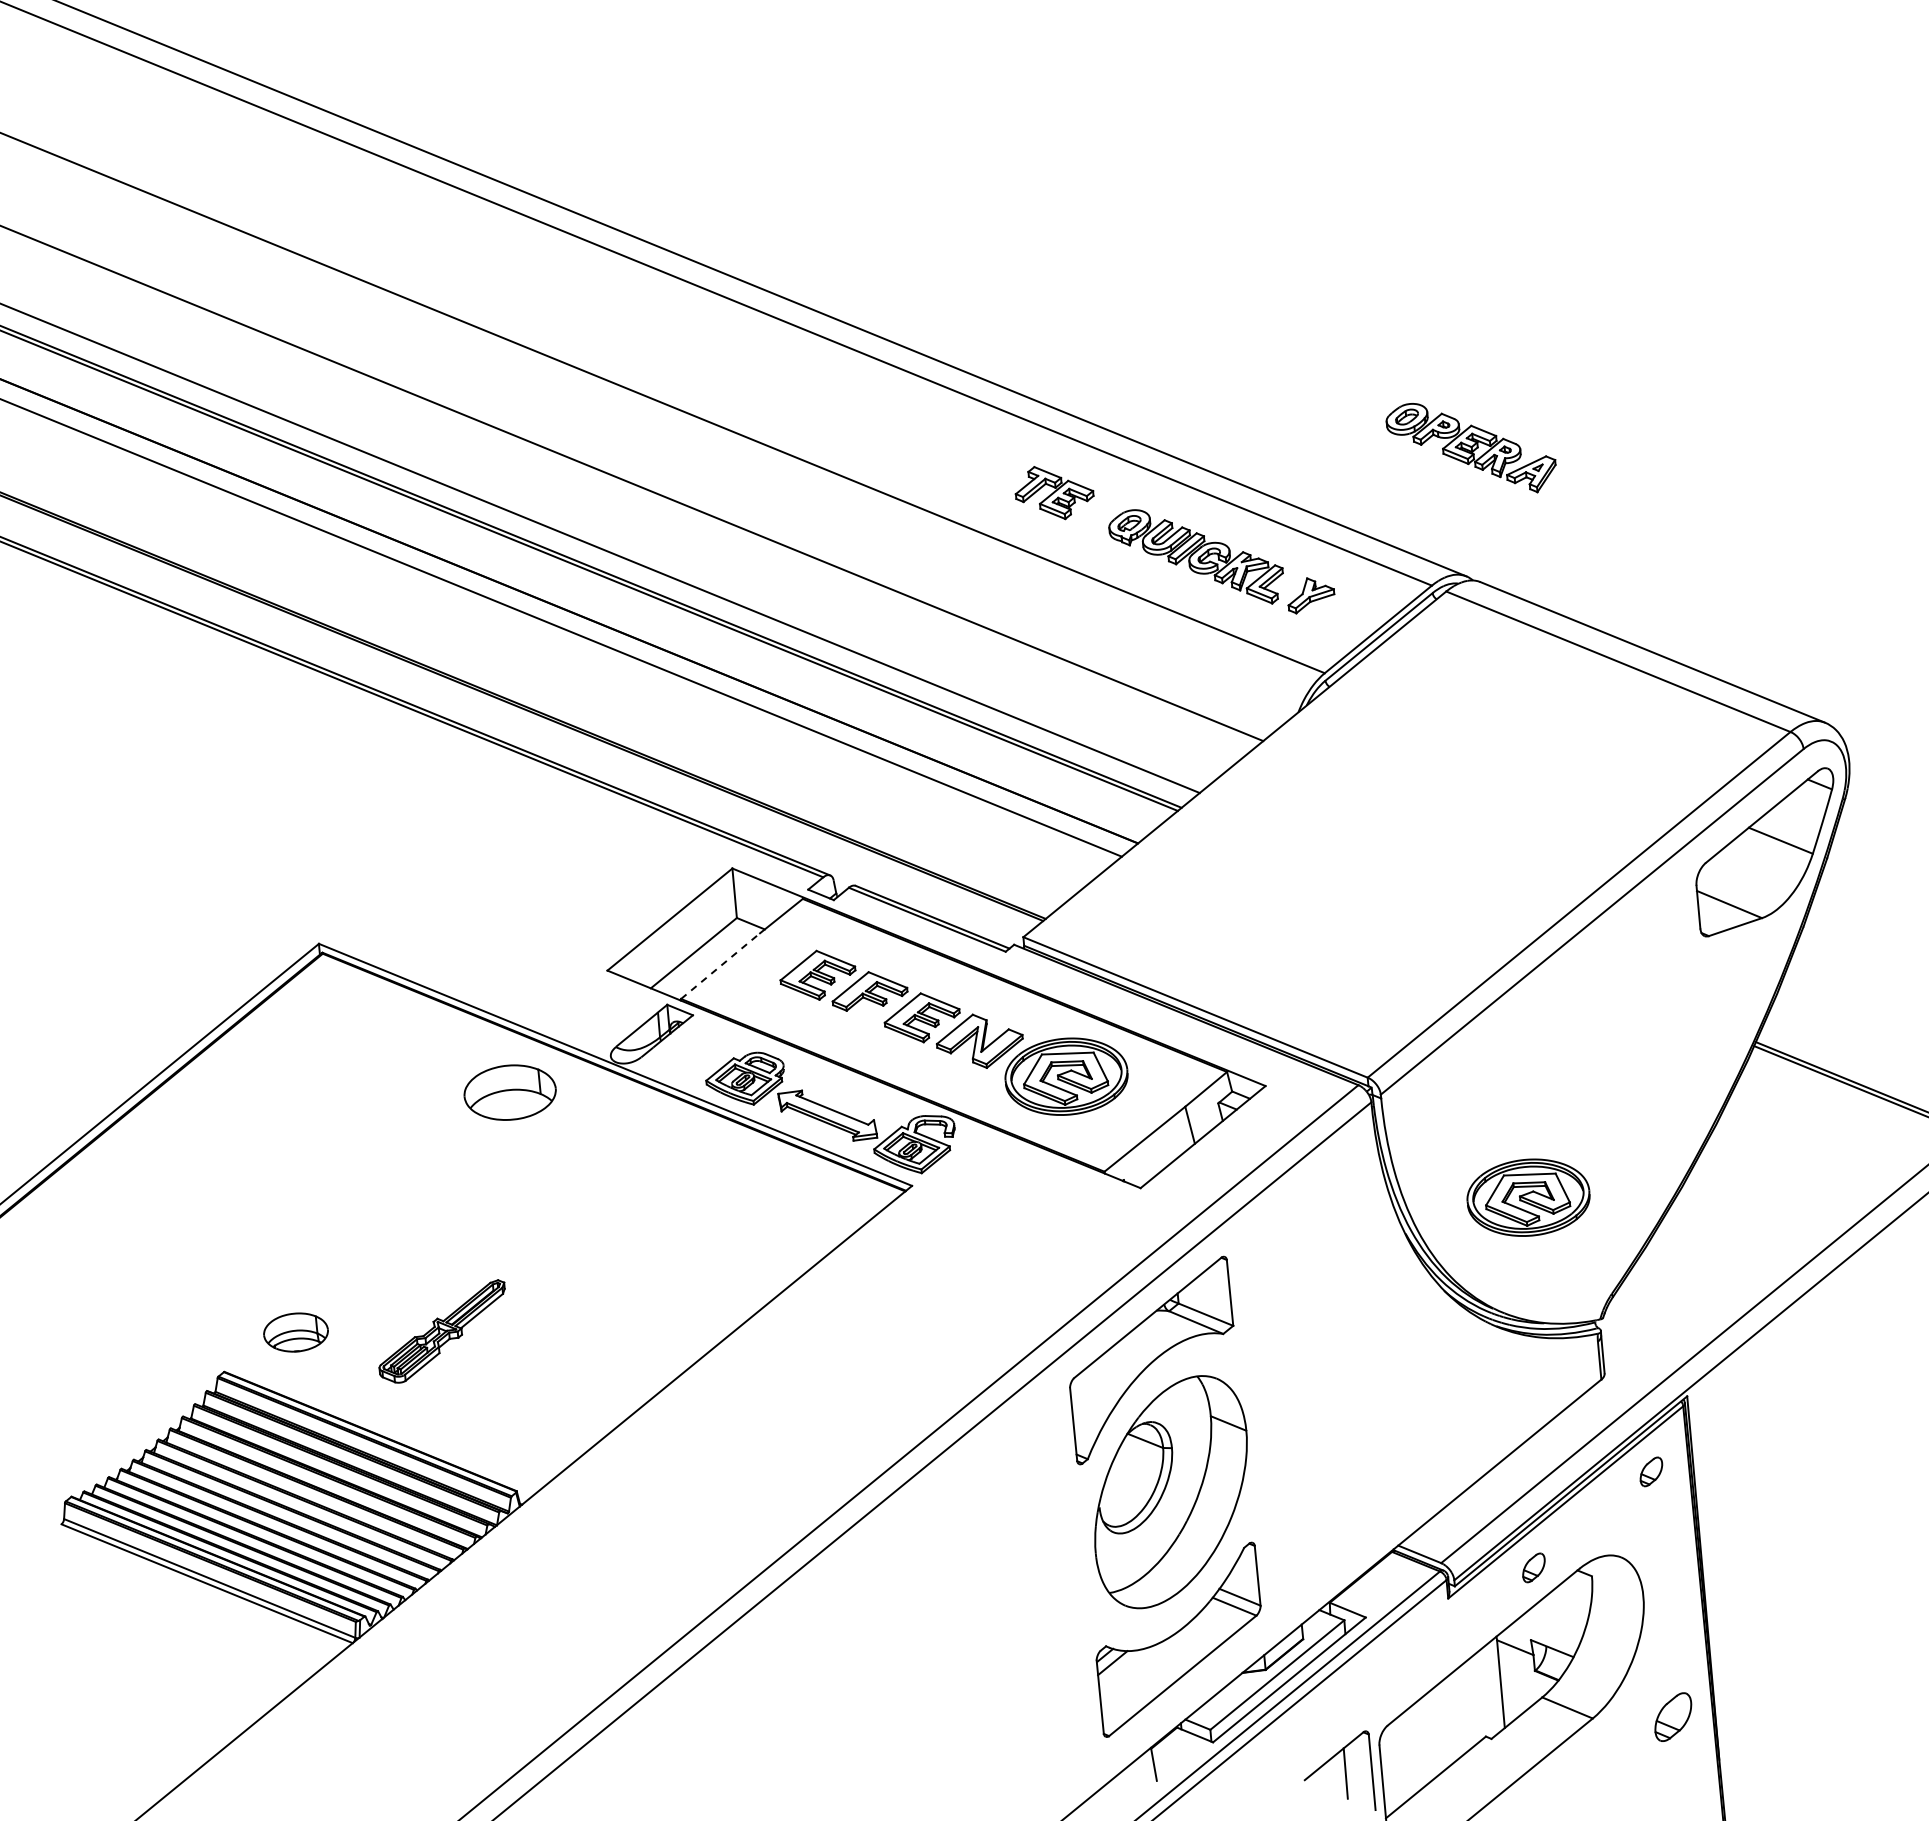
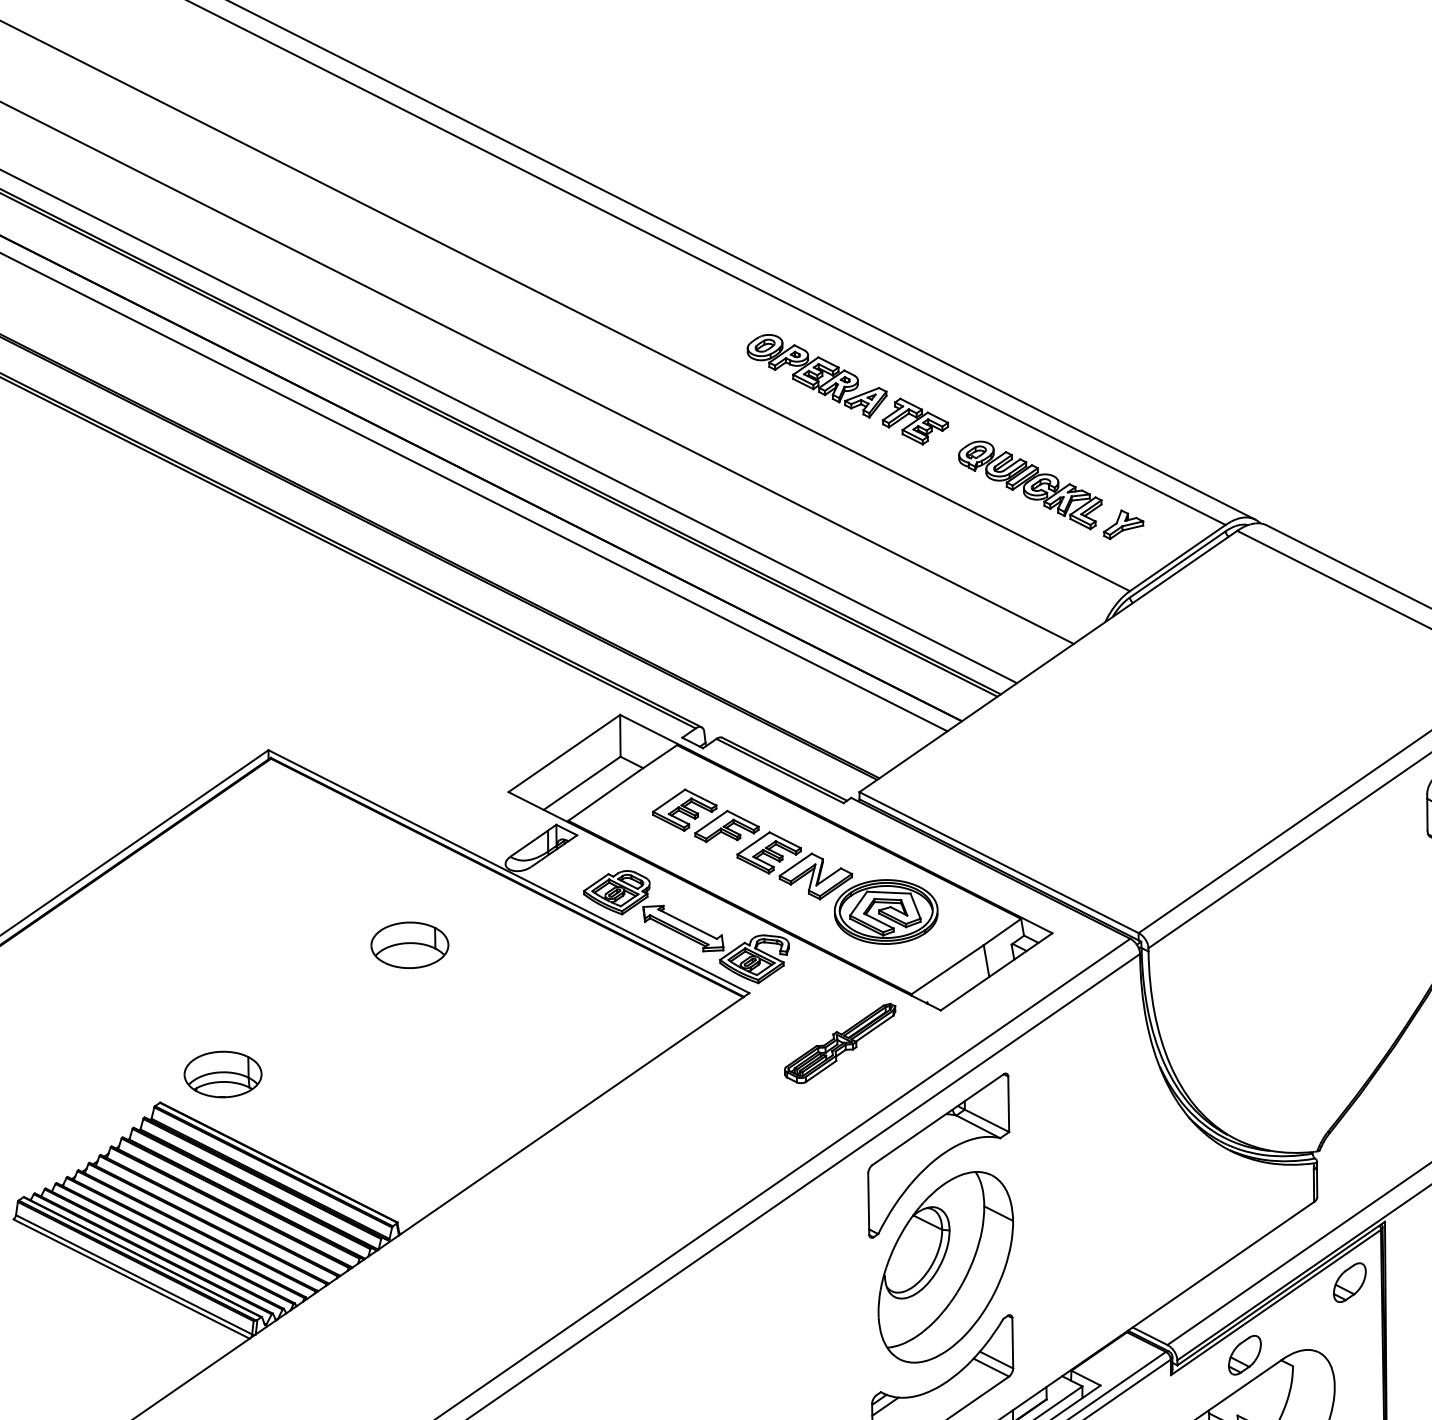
part: (1470, 448) -> (816, 376), moved
line: (720, 965) -> (603, 795), dashed -> solid
part: (509, 1092) -> (409, 945), moved
part: (1528, 1197) -> (1265, 1044), removed
part: (441, 1331) -> (839, 1043), moved
part: (295, 1332) -> (222, 1074), size x1.43
part: (1651, 1471) -> (1349, 1282), size x1.67
part: (1533, 1567) -> (1244, 1354), size x1.67

